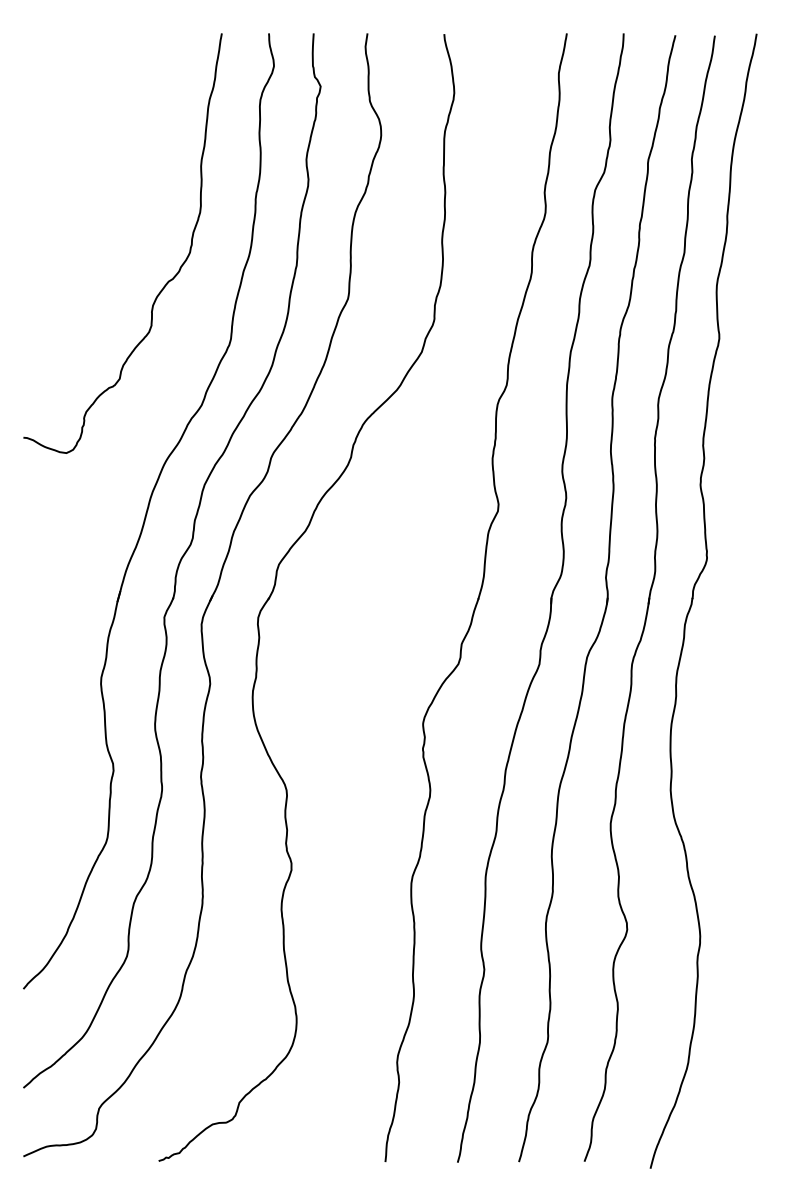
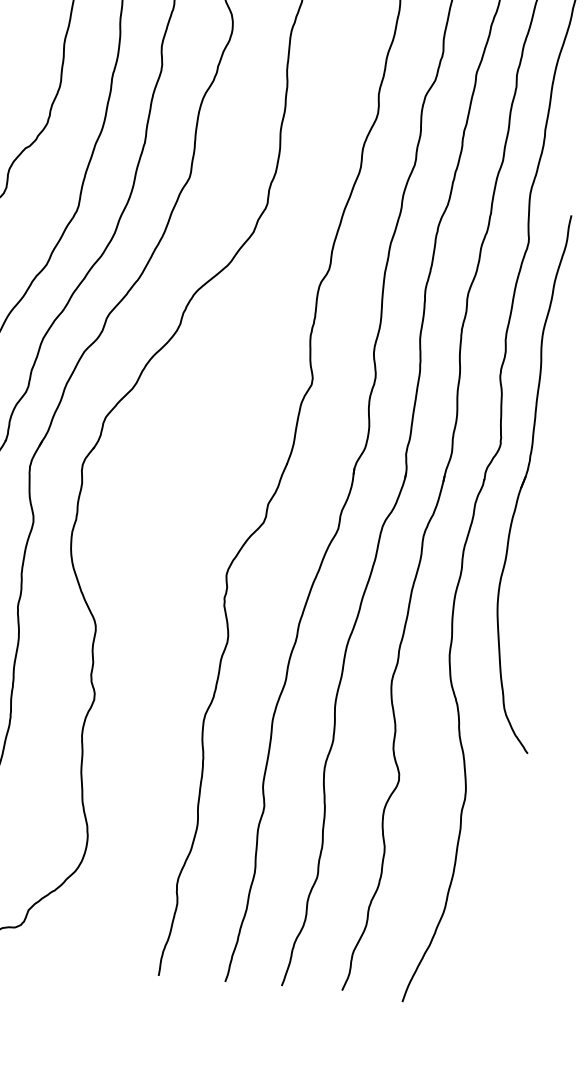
part: (740, 597) -> (528, 482), added

